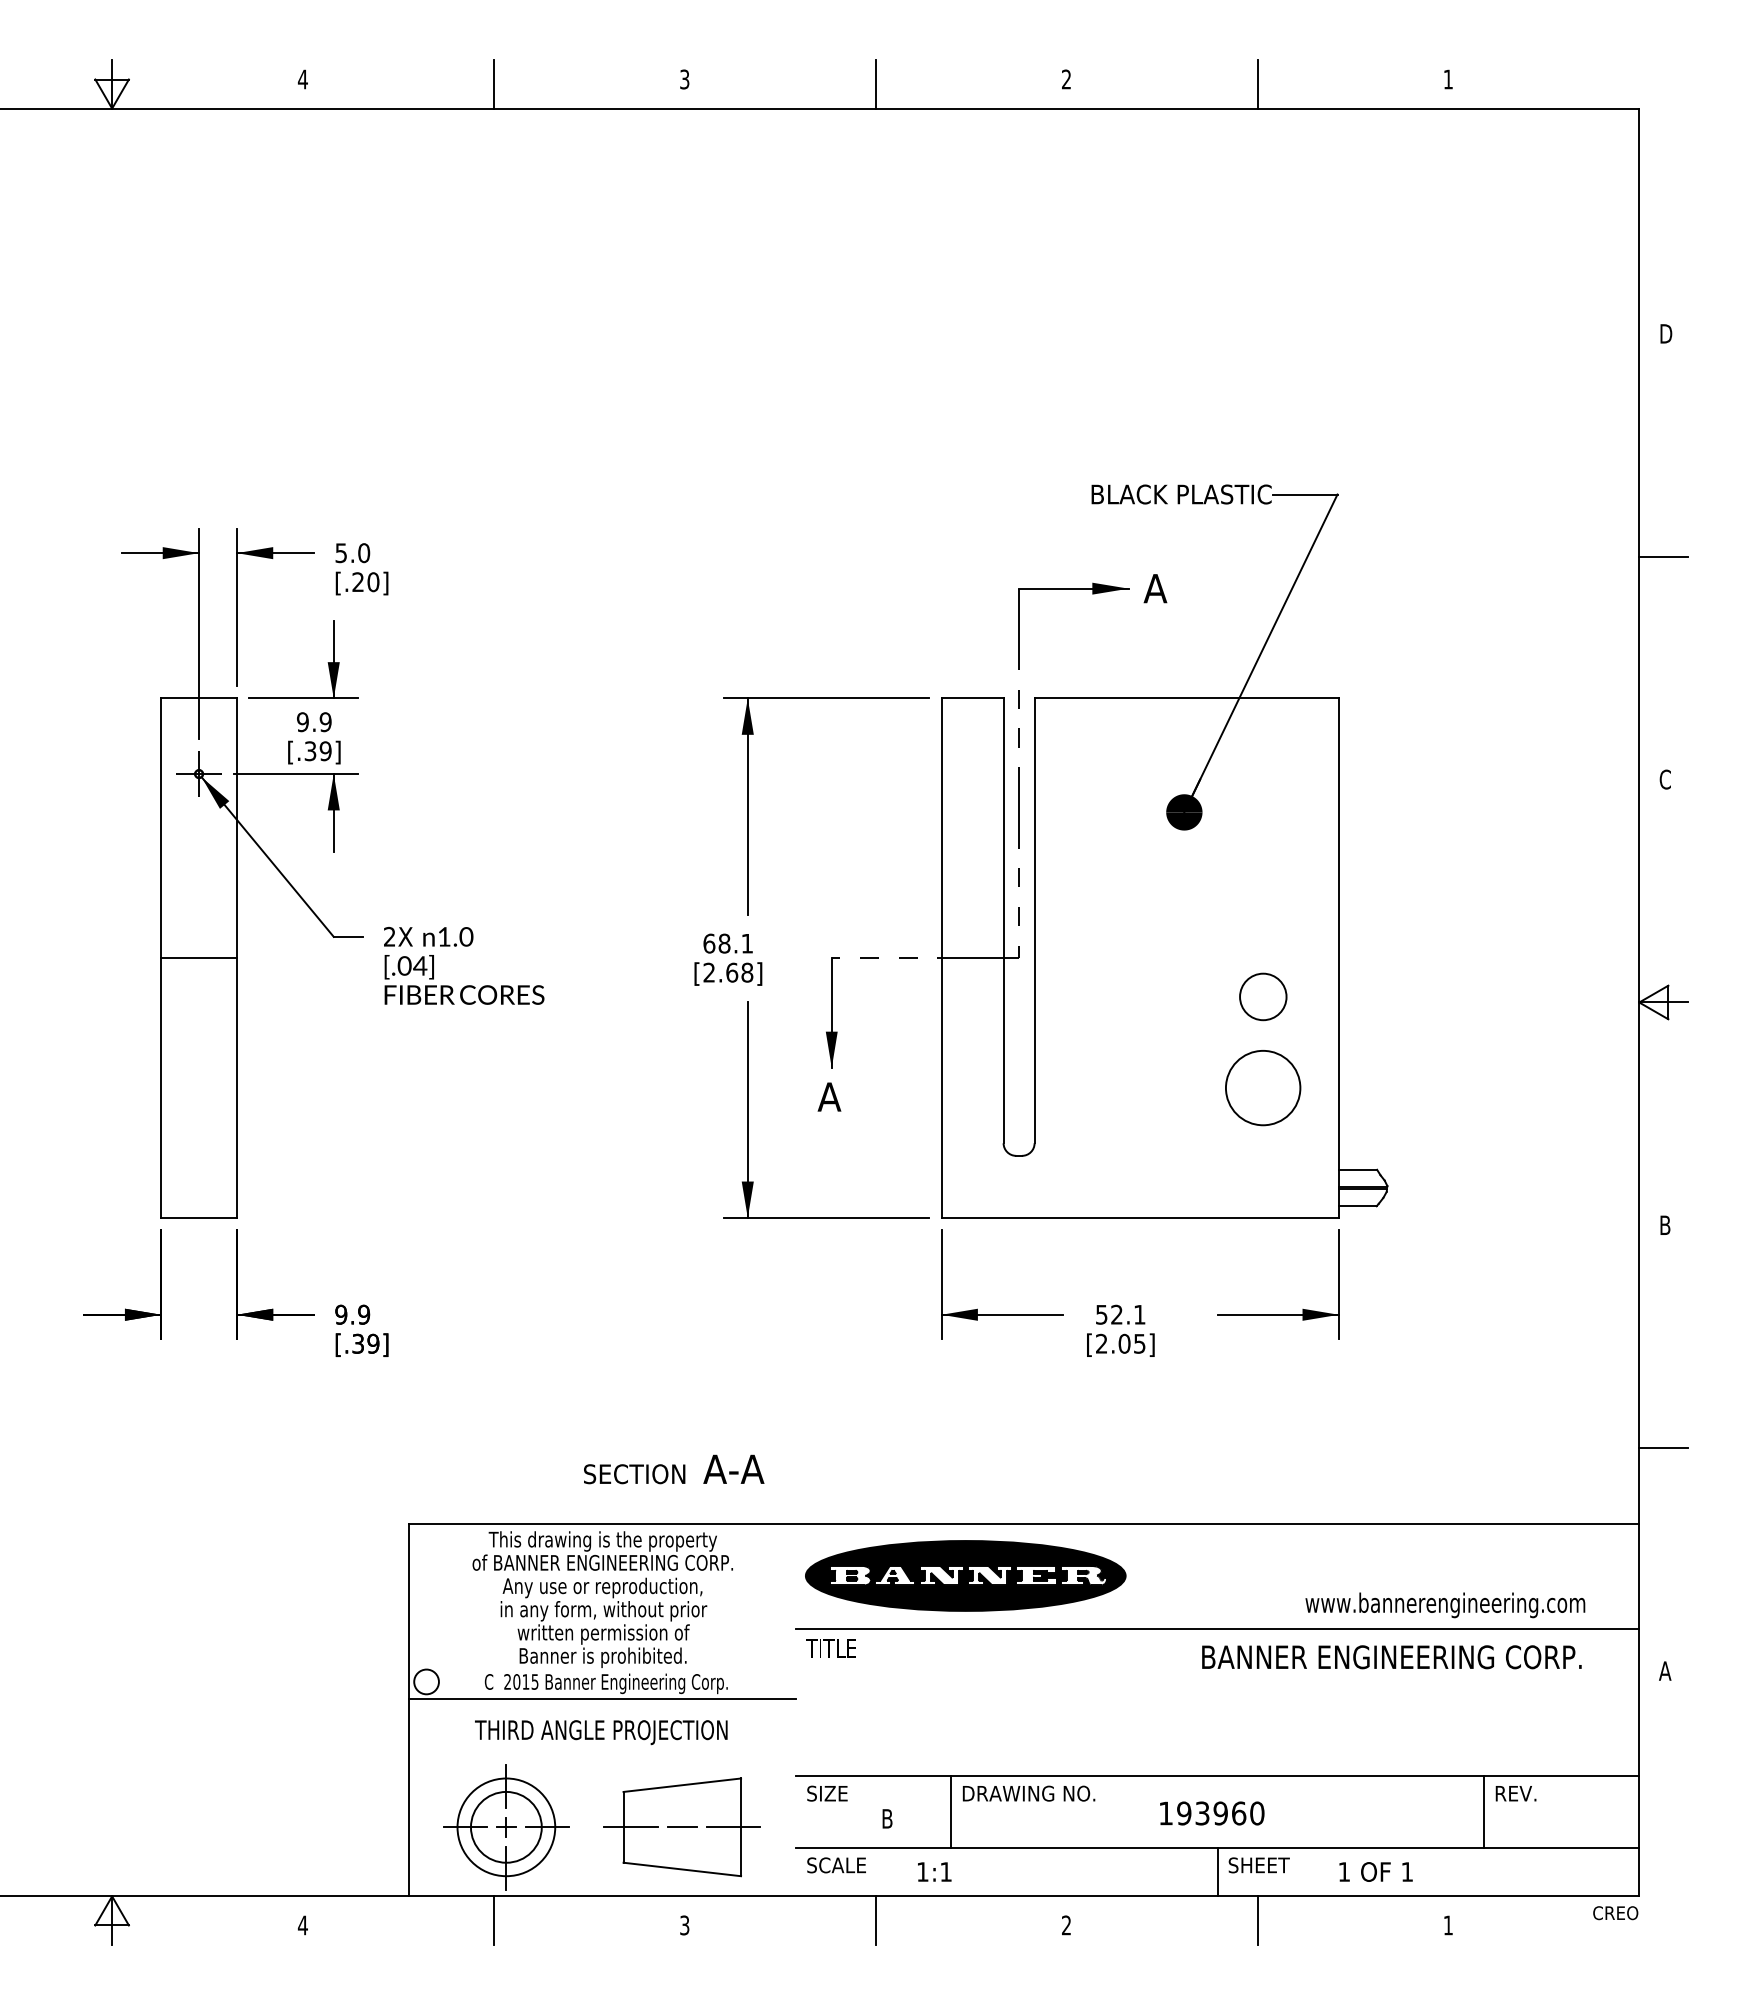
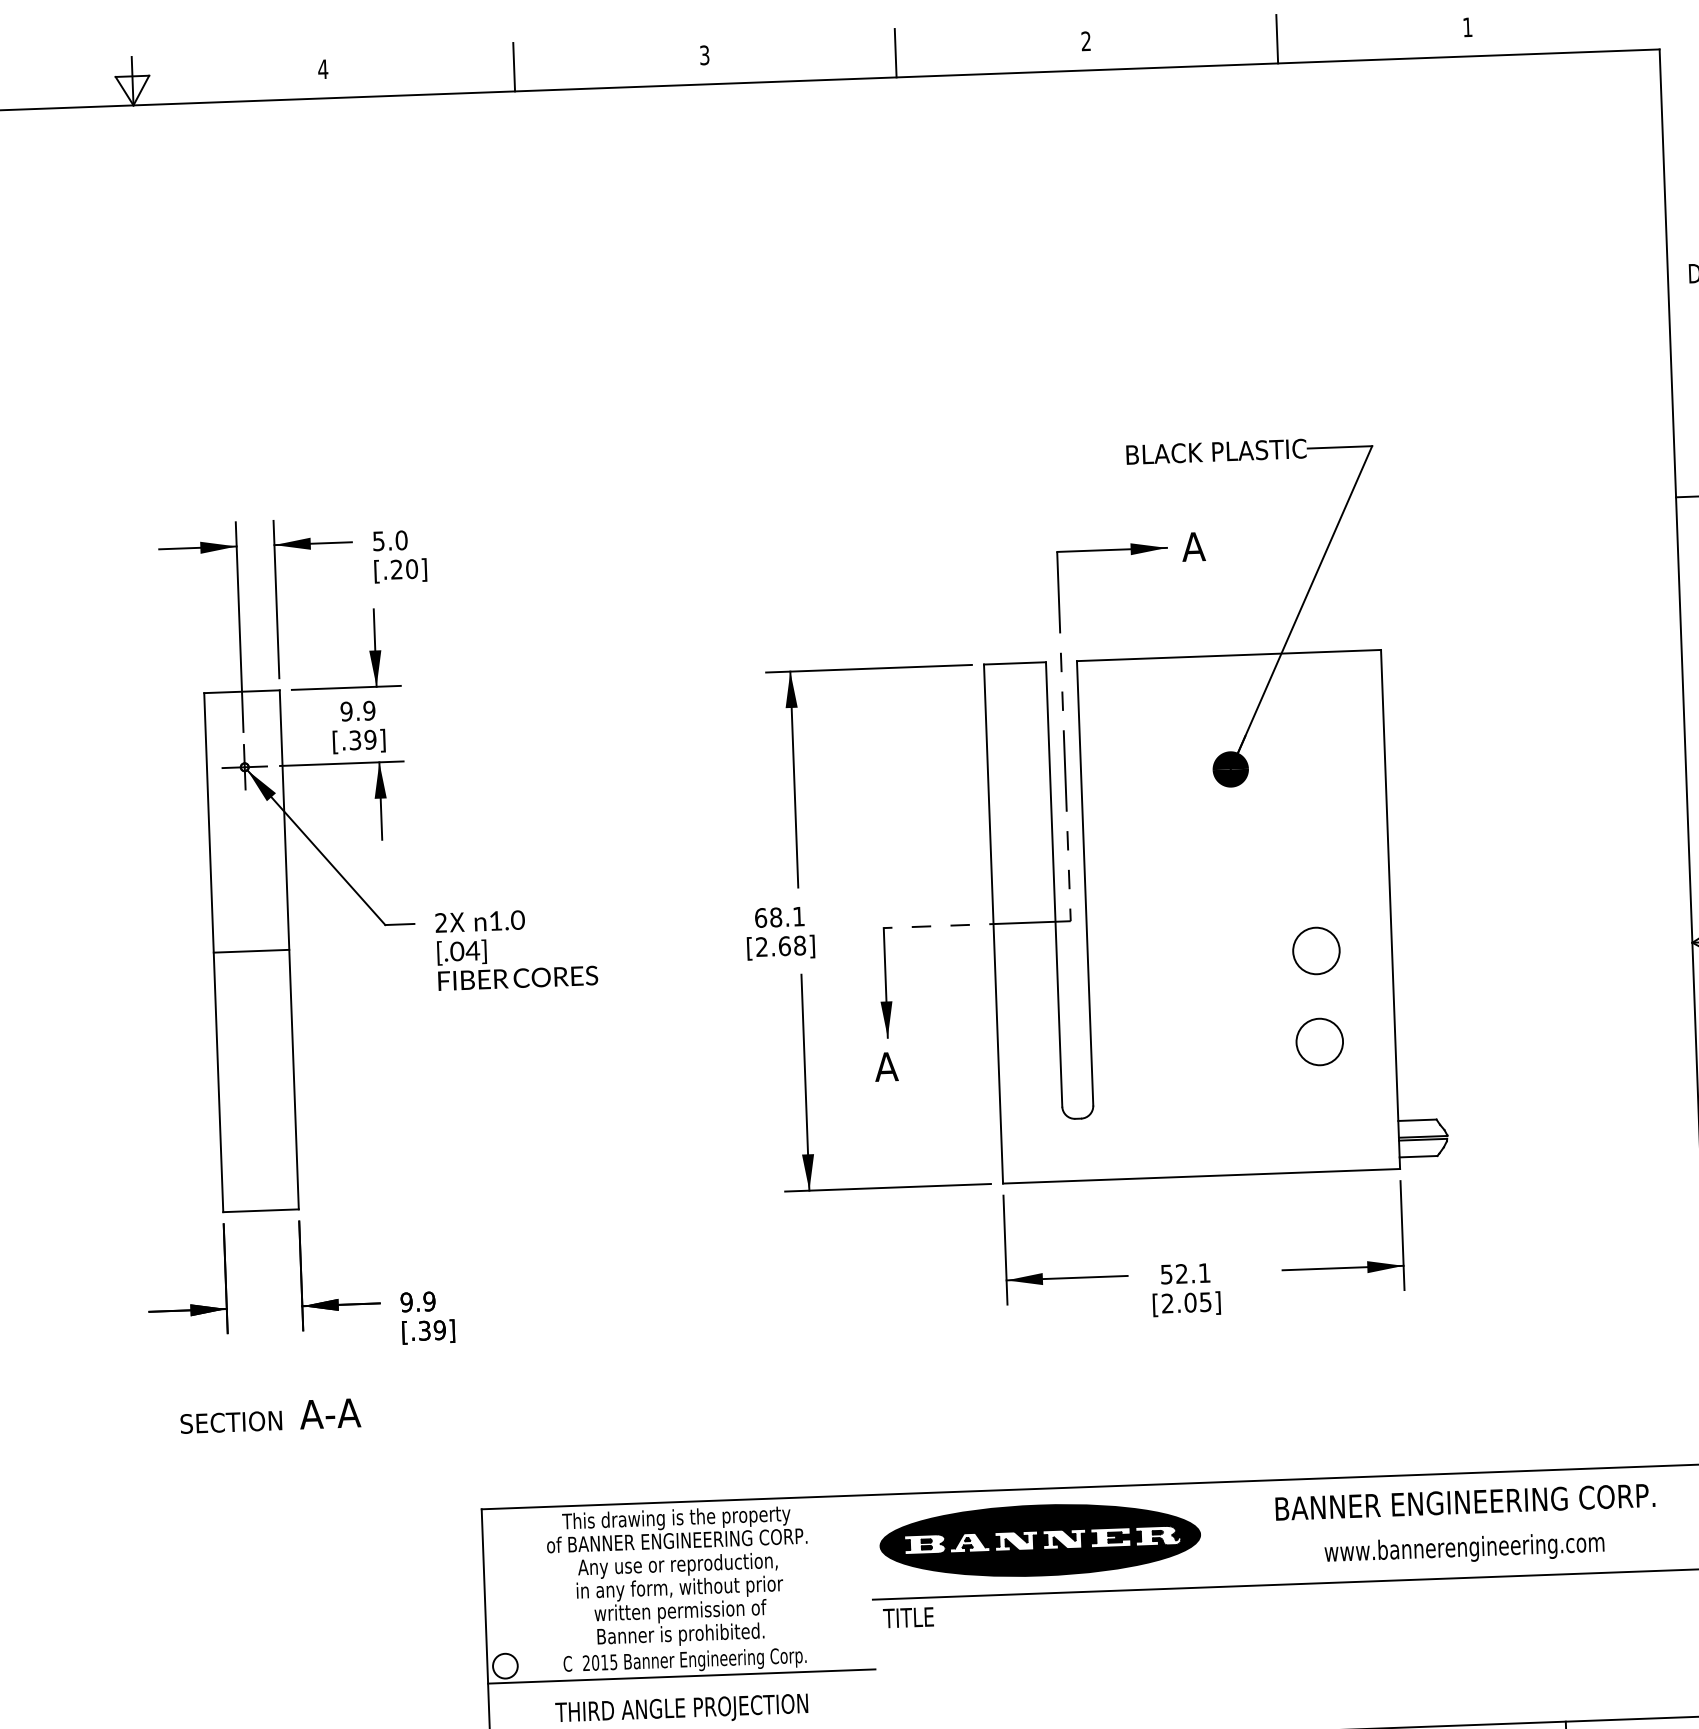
circle: (1263, 1087) -> (1319, 1041), size x0.62
text: (674, 1469) -> (270, 1416), moved
text: (1445, 1605) -> (1464, 1549), moved
text: (1391, 1657) -> (1464, 1502), moved

